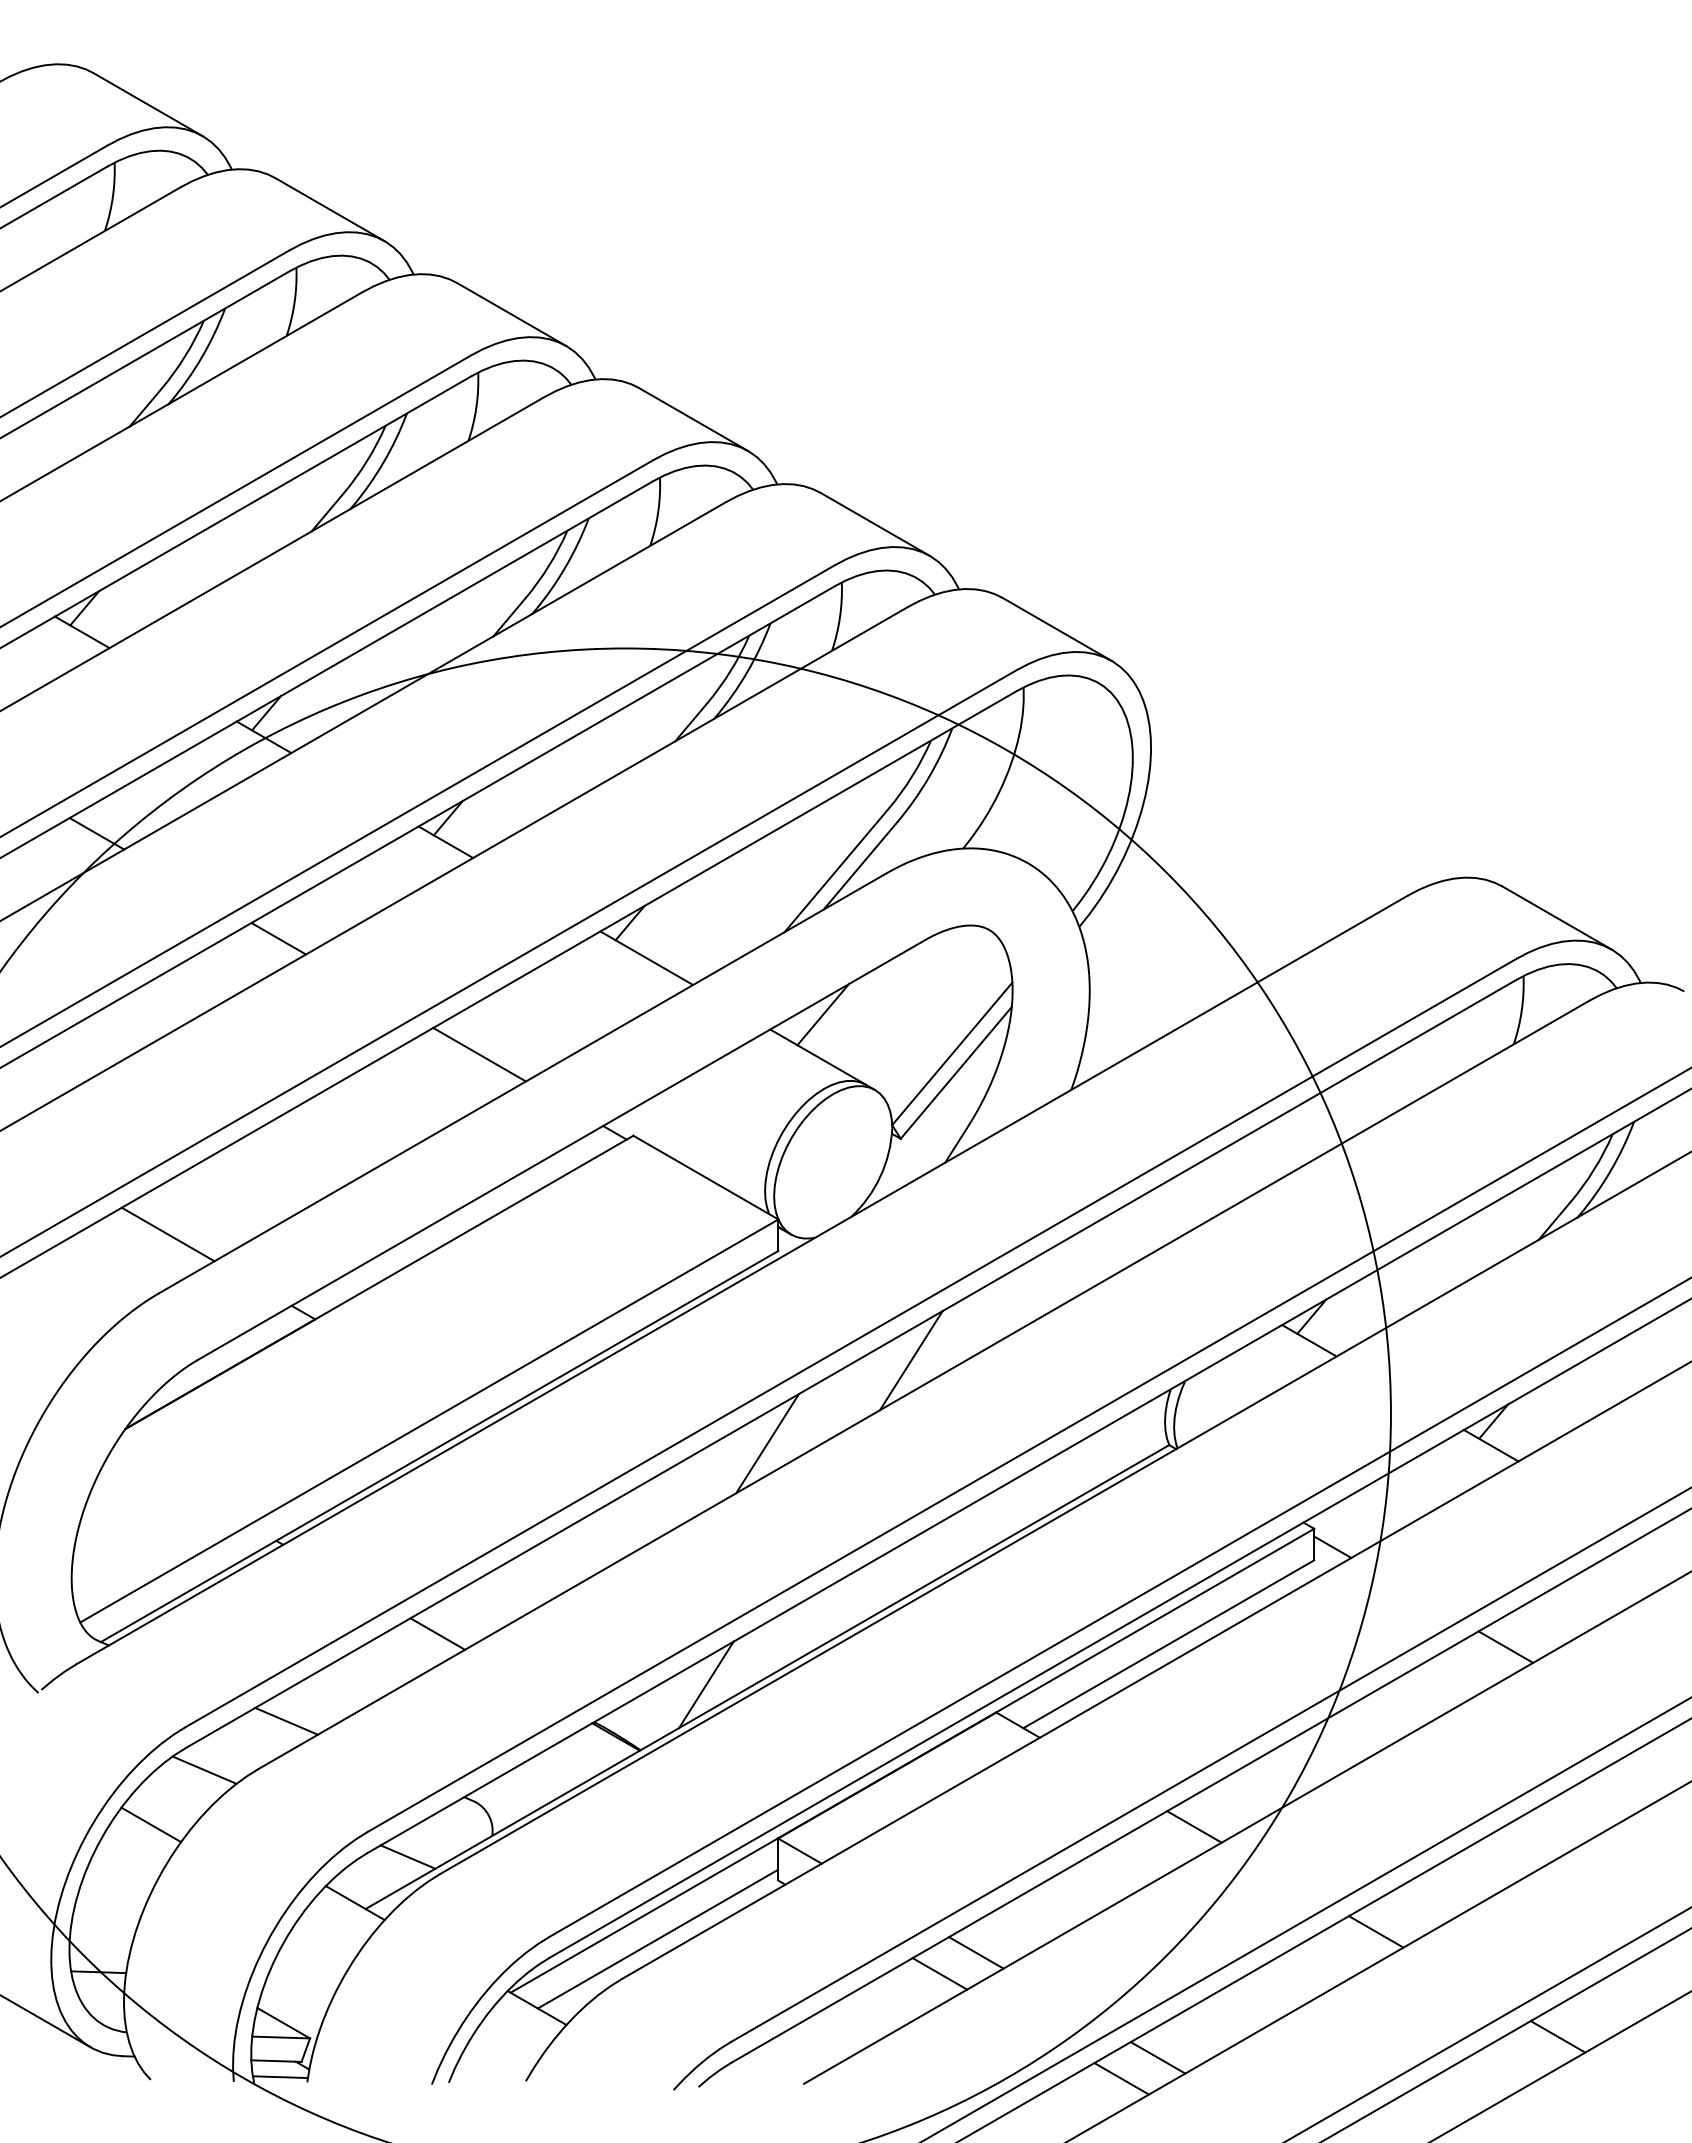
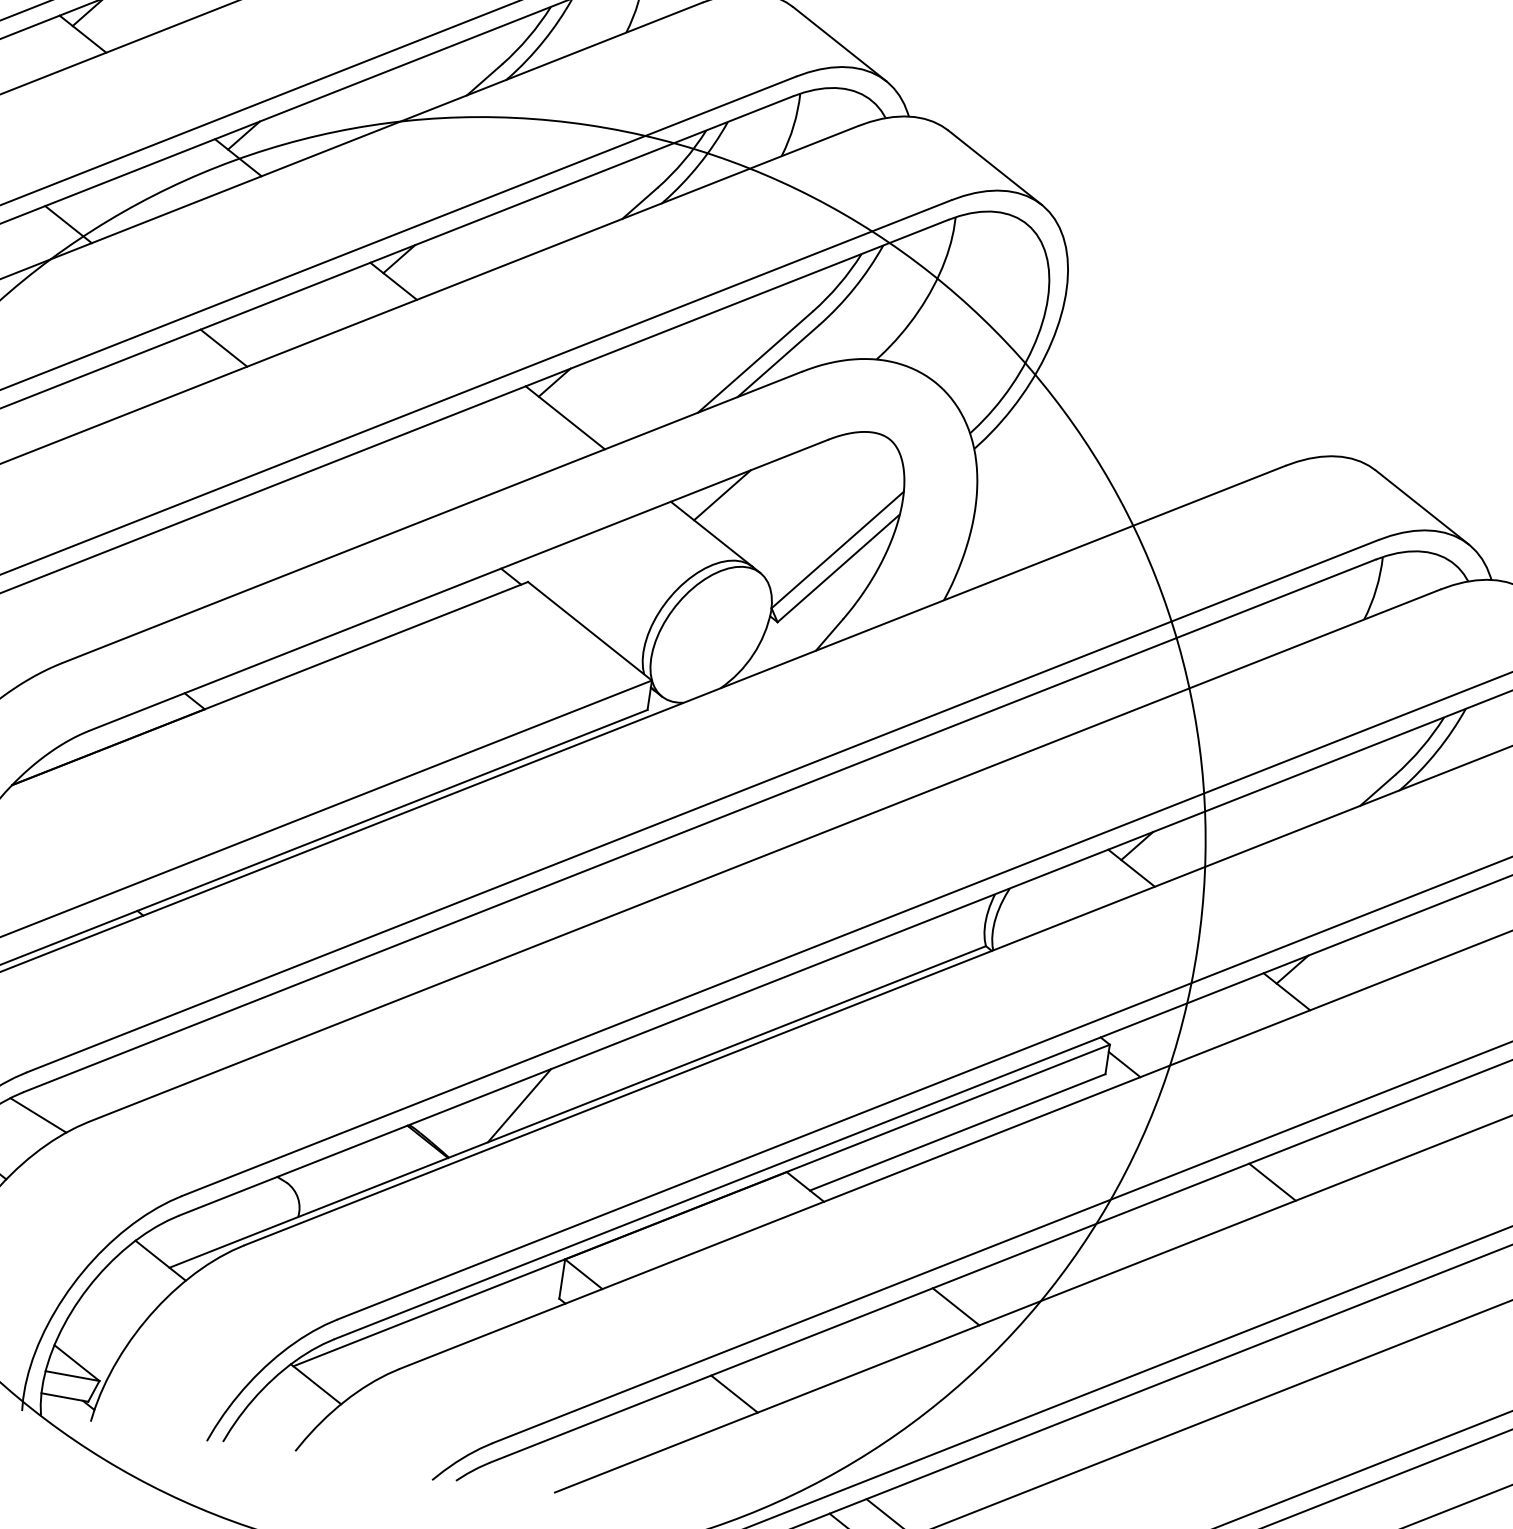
line: (479, 1054) -> (395, 484), removed
line: (167, 1234) -> (78, 609), removed
line: (910, 1360) -> (755, 830), removed
line: (767, 1443) -> (610, 888), removed
line: (437, 1633) -> (275, 1020), removed
line: (286, 1720) -> (121, 1080), removed
line: (407, 1856) -> (216, 1224), removed
line: (1375, 1931) -> (1110, 1429), removed
line: (657, 1938) -> (438, 1336), removed
line: (939, 1973) -> (697, 1408), removed
line: (279, 2077) -> (65, 1413), removed

